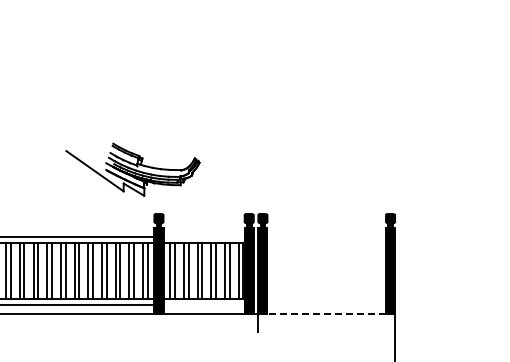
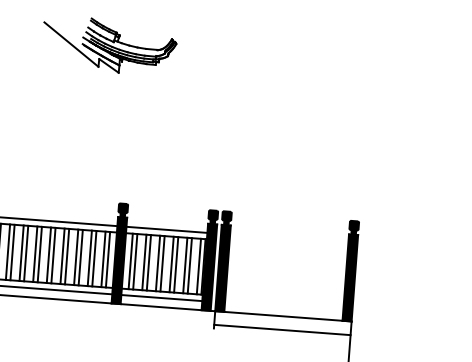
part: (132, 169) -> (108, 45), moved
line: (203, 236) -> (166, 229), added
line: (203, 305) -> (161, 298), added
line: (327, 314) -> (284, 316), dashed -> solid
line: (326, 327) -> (282, 329), added

